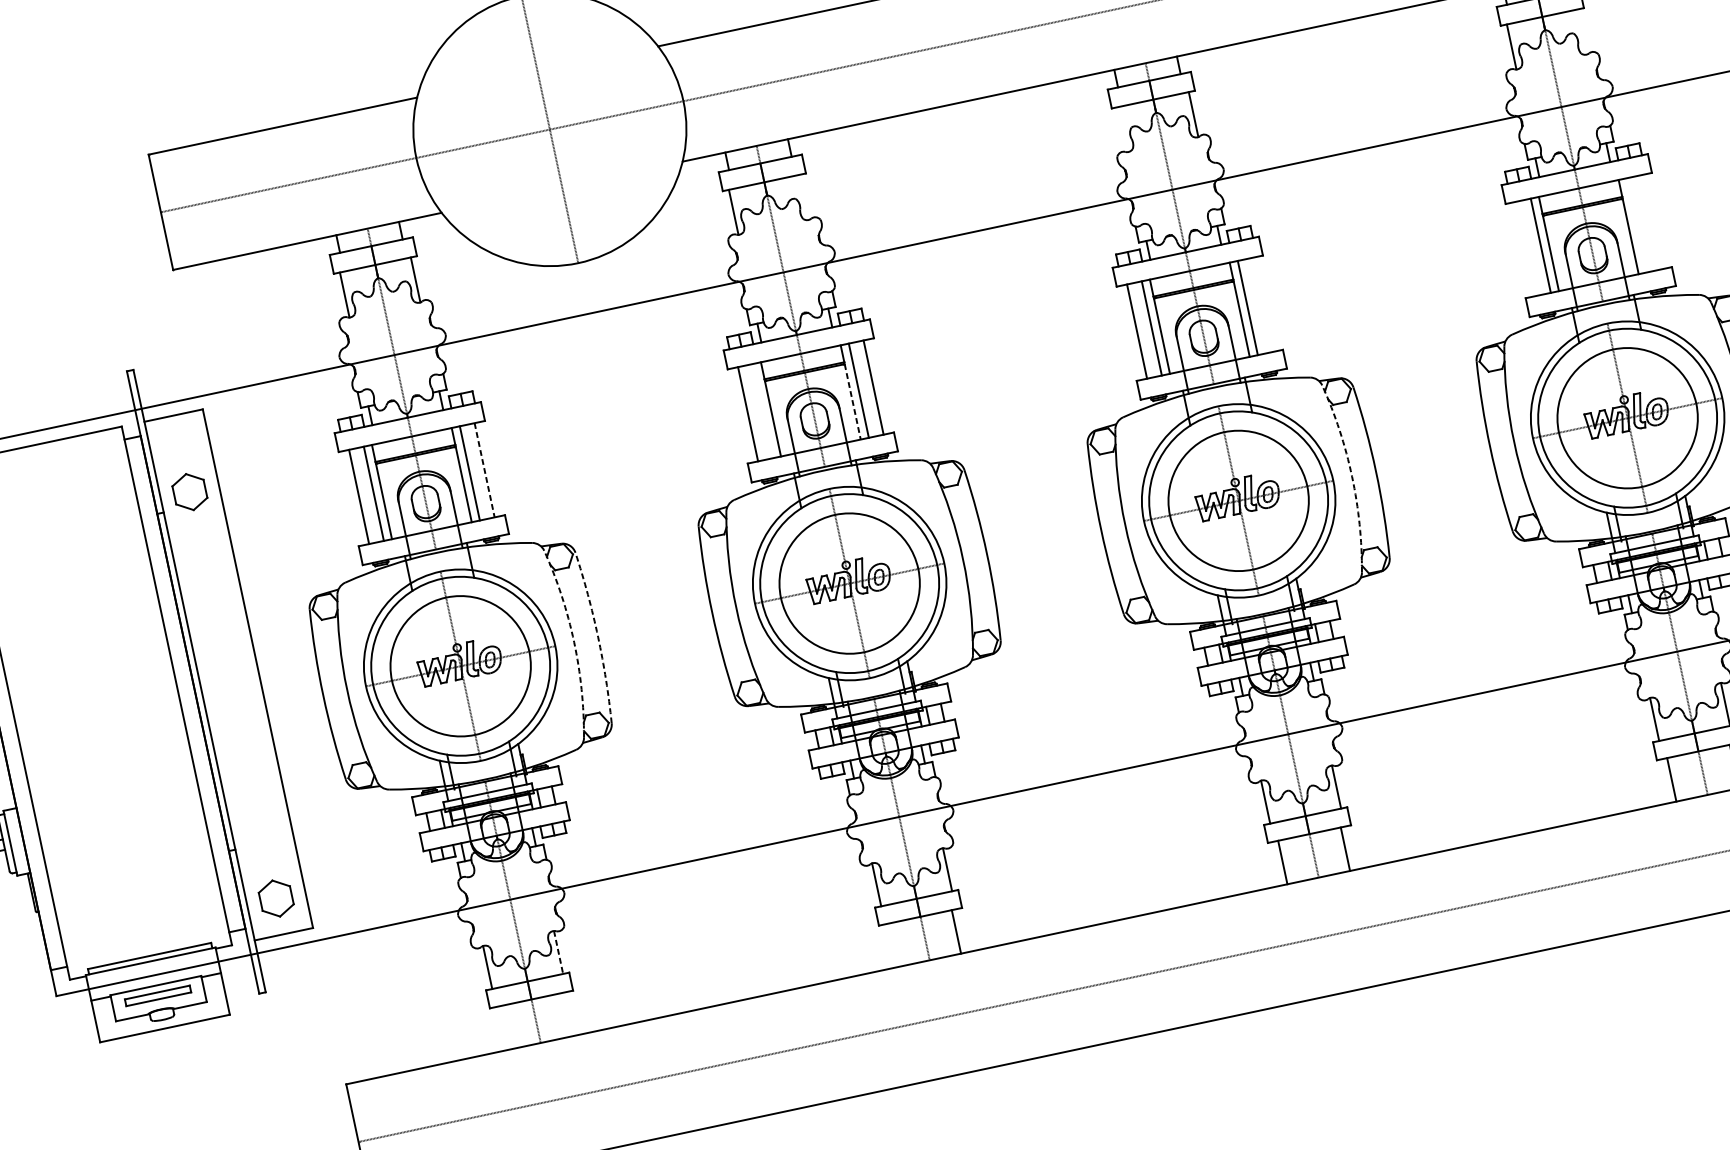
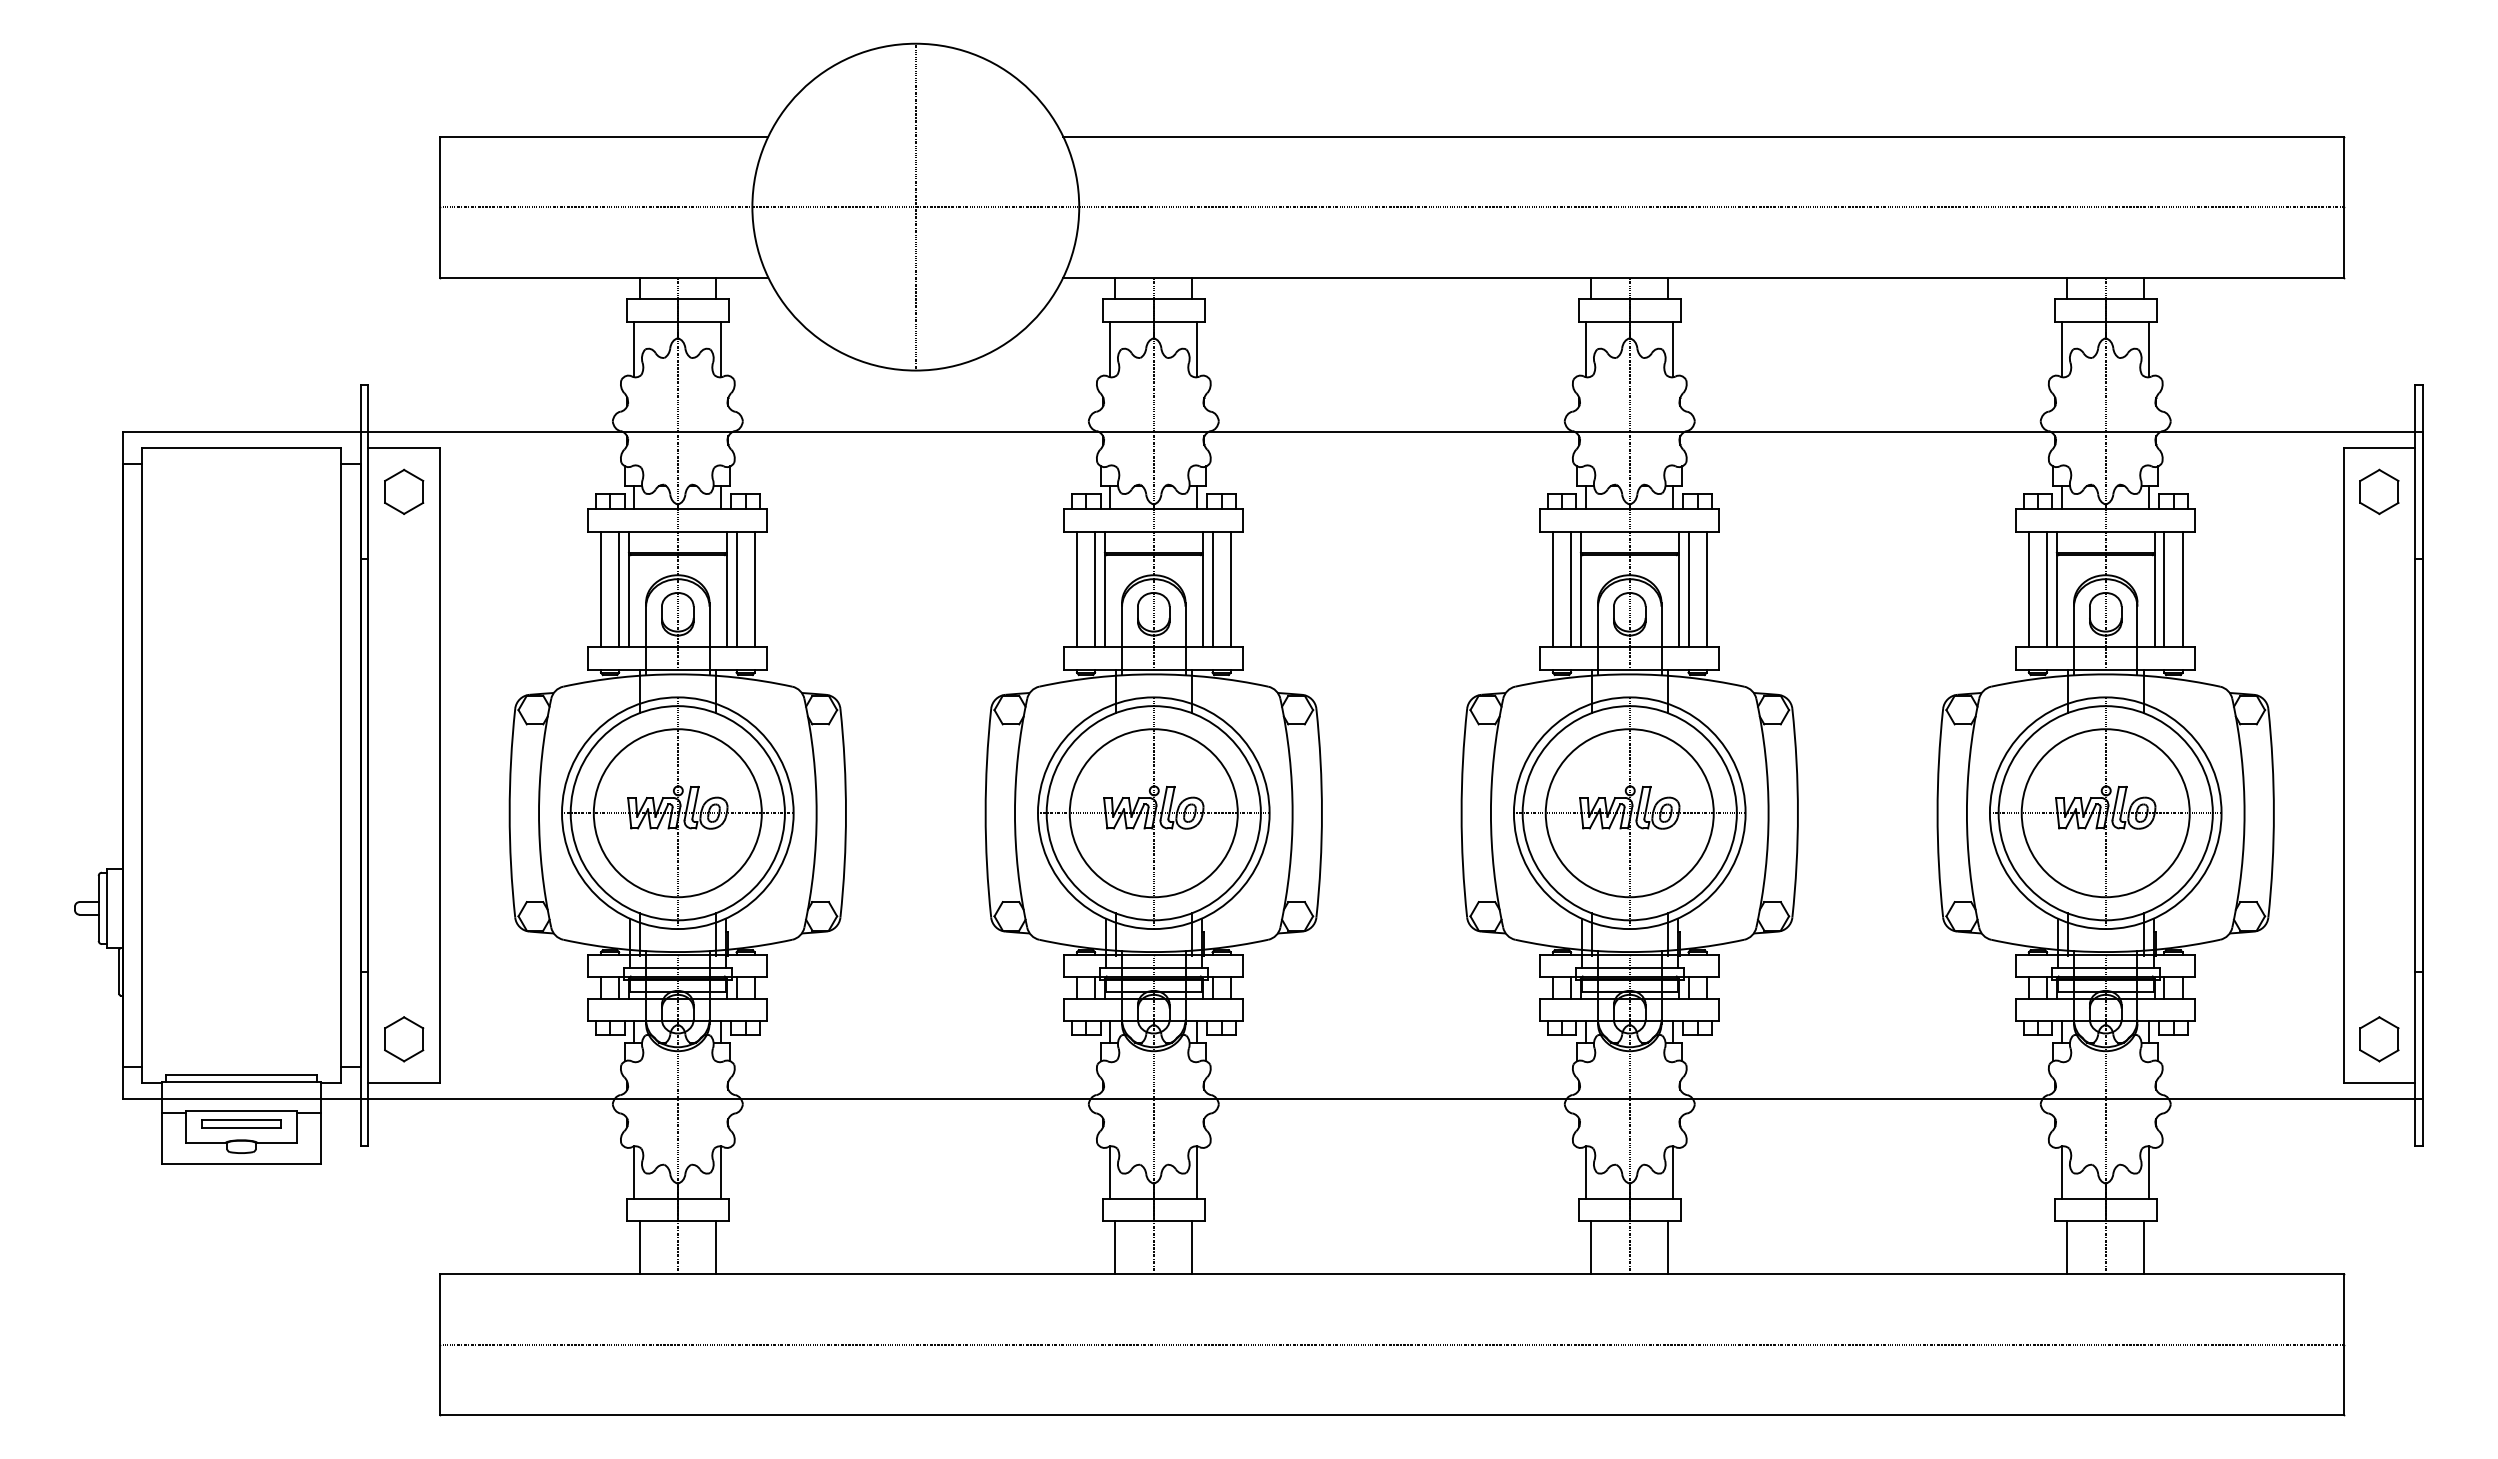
line: (1582, 31) -> (2149, 349), added
line: (1122, 129) -> (1586, 349), added
line: (804, 197) -> (1197, 349), added
line: (1651, 222) -> (2182, 589), added
line: (1636, 225) -> (2164, 589), added
line: (1525, 248) -> (2028, 589), added
line: (1262, 304) -> (1706, 589), added
line: (852, 402) -> (1202, 601), dashed -> solid
line: (763, 410) -> (1095, 589), added
line: (484, 470) -> (754, 589), dashed -> solid
arc: (1352, 477) -> (1768, 813), dashed -> solid
part: (190, 491) -> (404, 491), moved
arc: (597, 637) -> (845, 813), dashed -> solid
arc: (574, 642) -> (816, 813), dashed -> solid
line: (893, 945) -> (1115, 1247), added
line: (558, 953) -> (721, 1173), dashed -> solid
line: (567, 1014) -> (716, 1247), added
line: (504, 1027) -> (639, 1247), added

